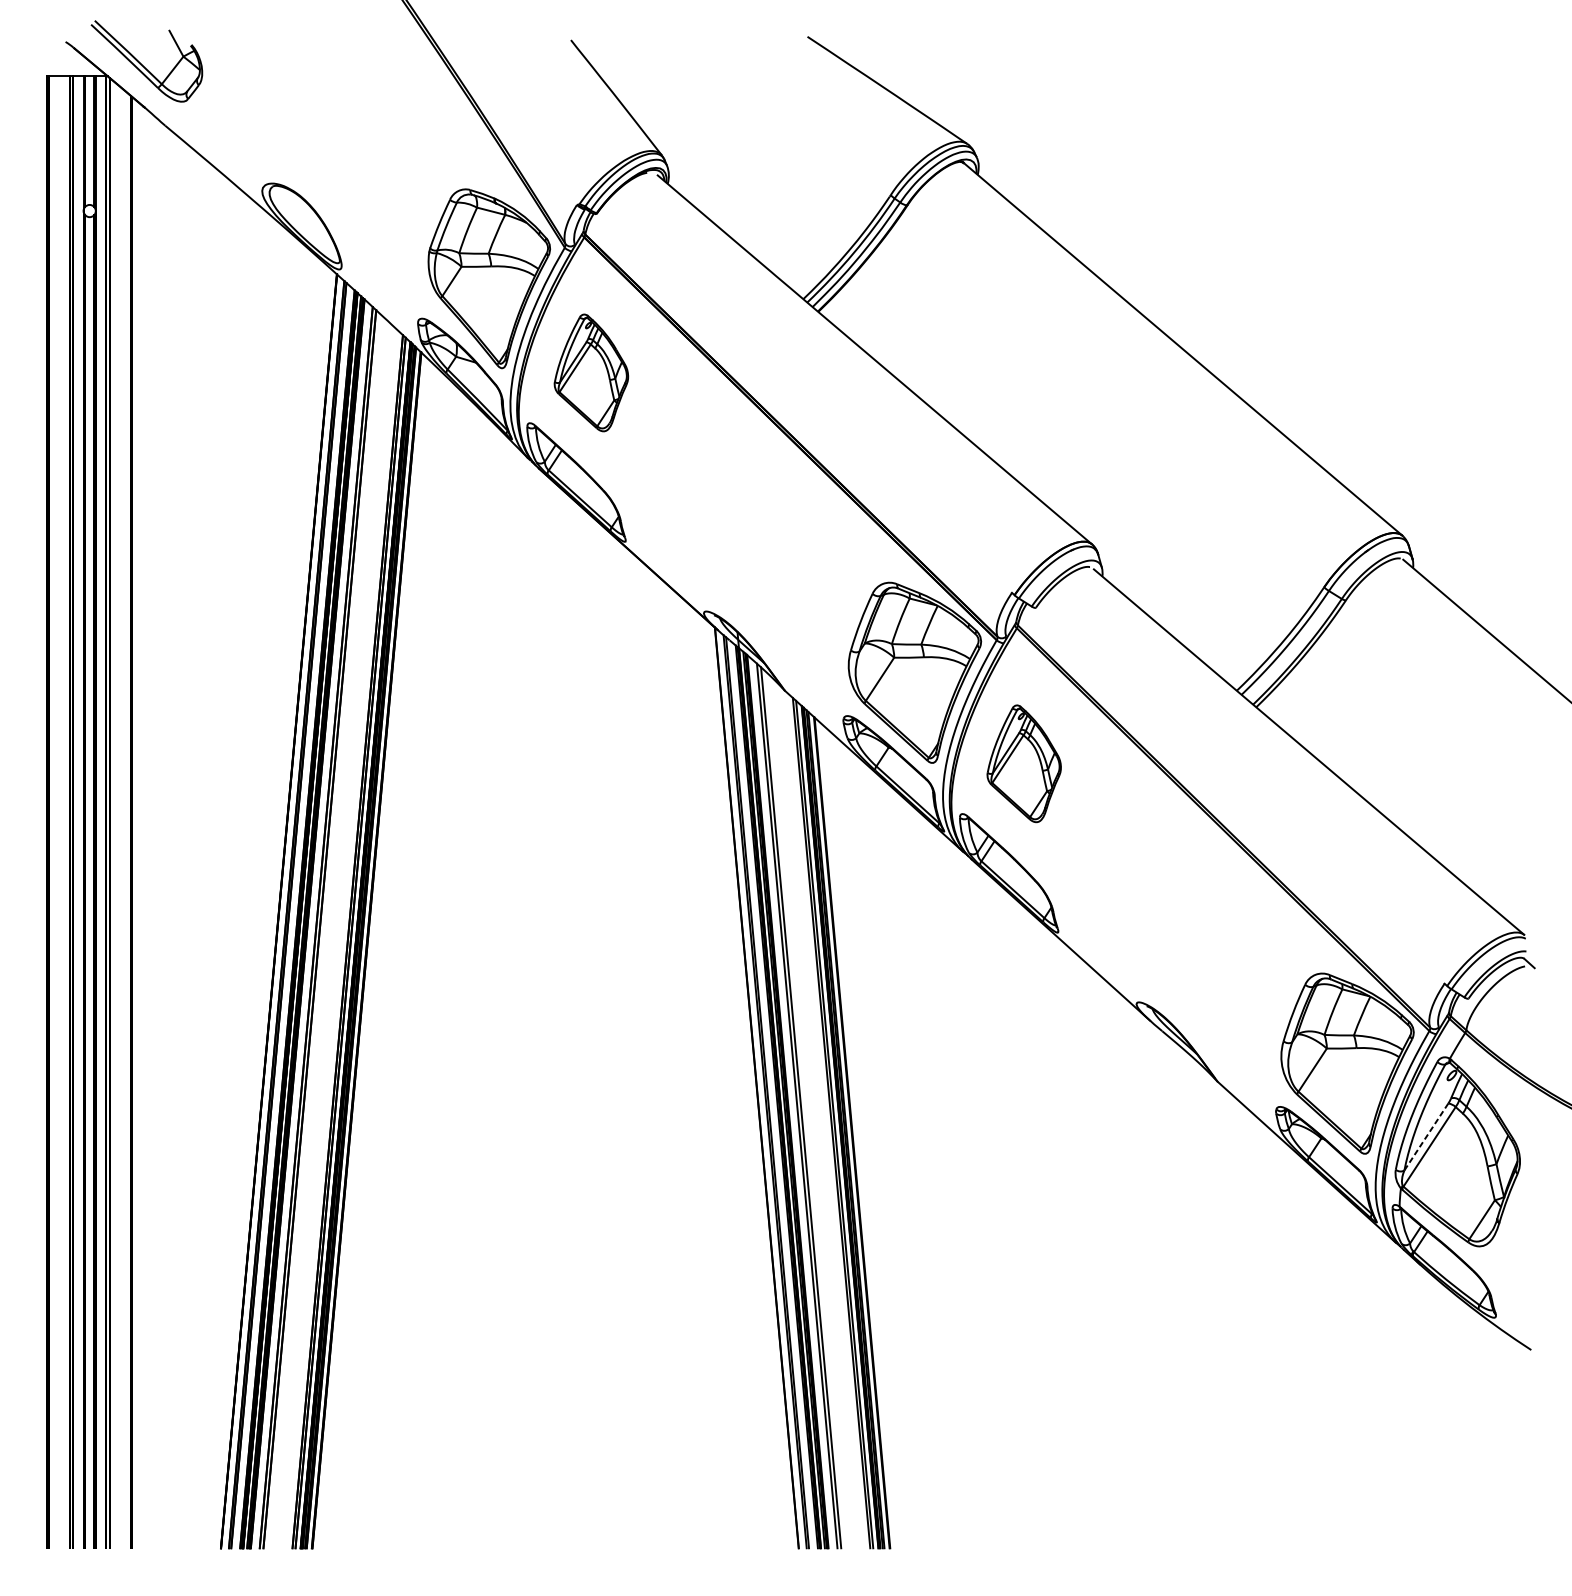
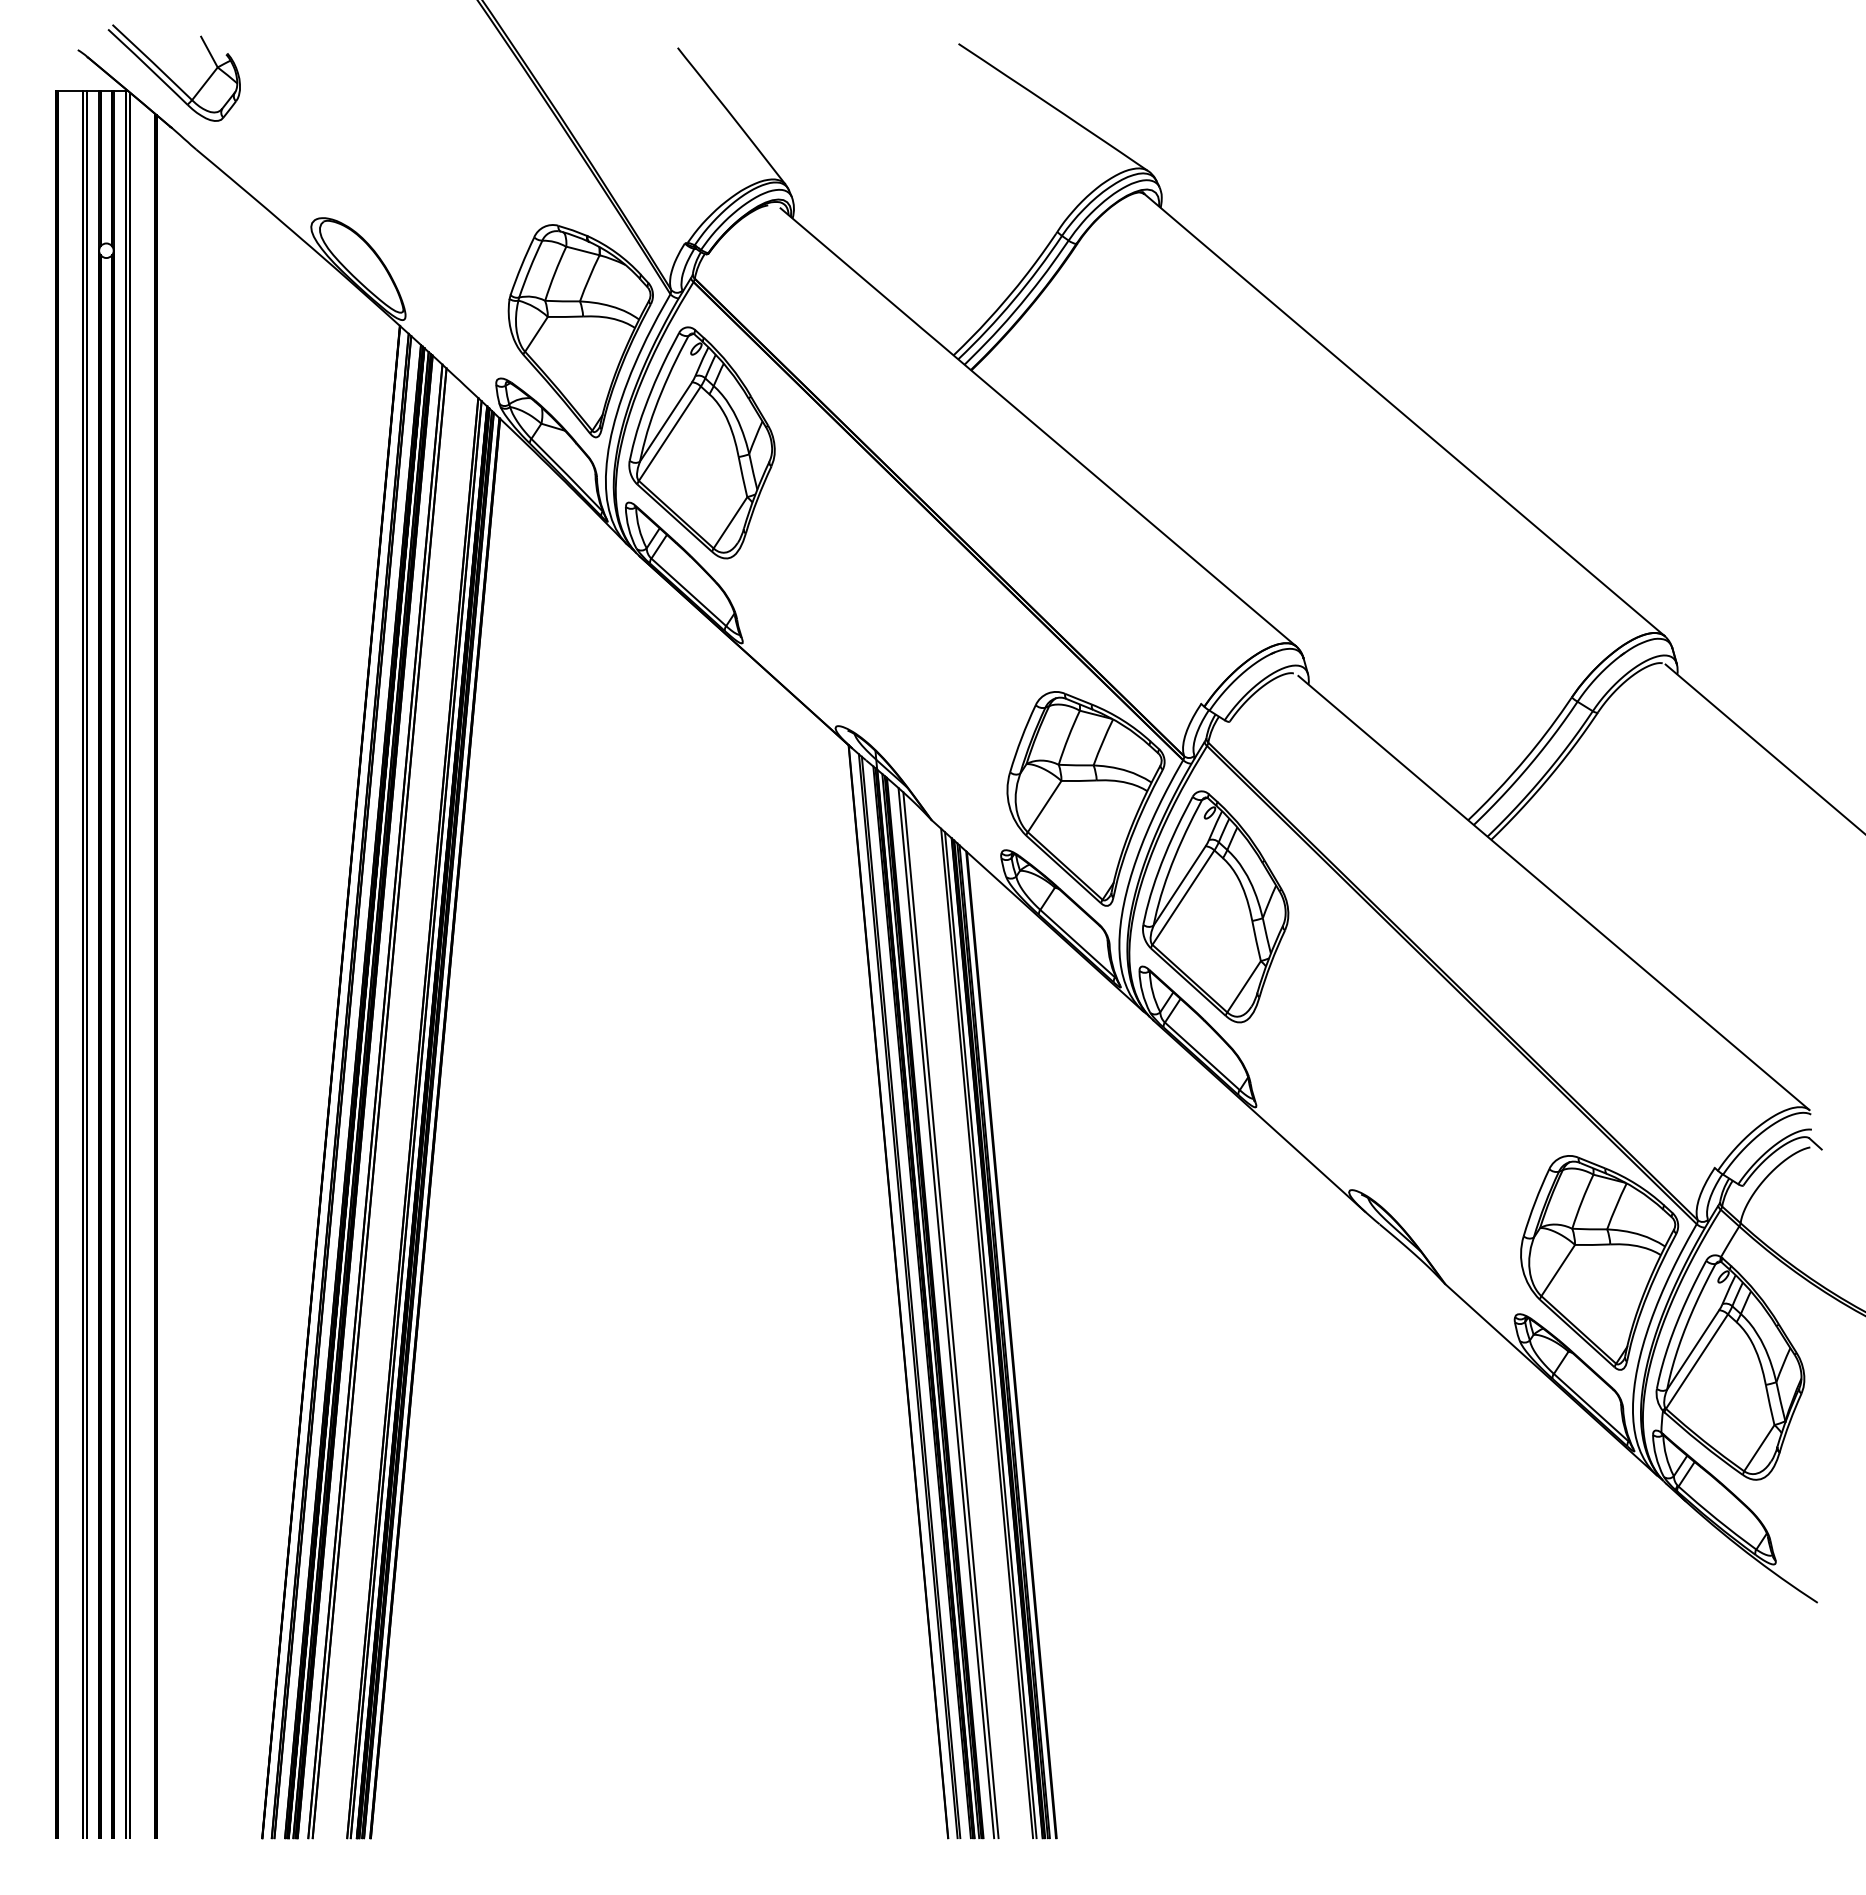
part: (590, 372) -> (701, 442), size x1.67
part: (1023, 763) -> (1215, 906), size x1.67
line: (1426, 1136) -> (1693, 1349), dashed -> solid

